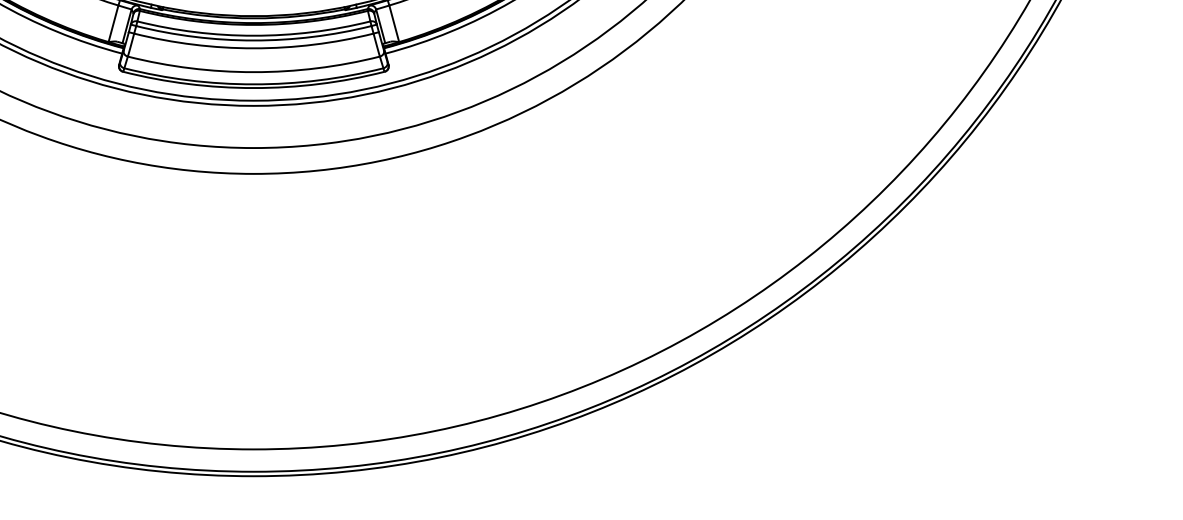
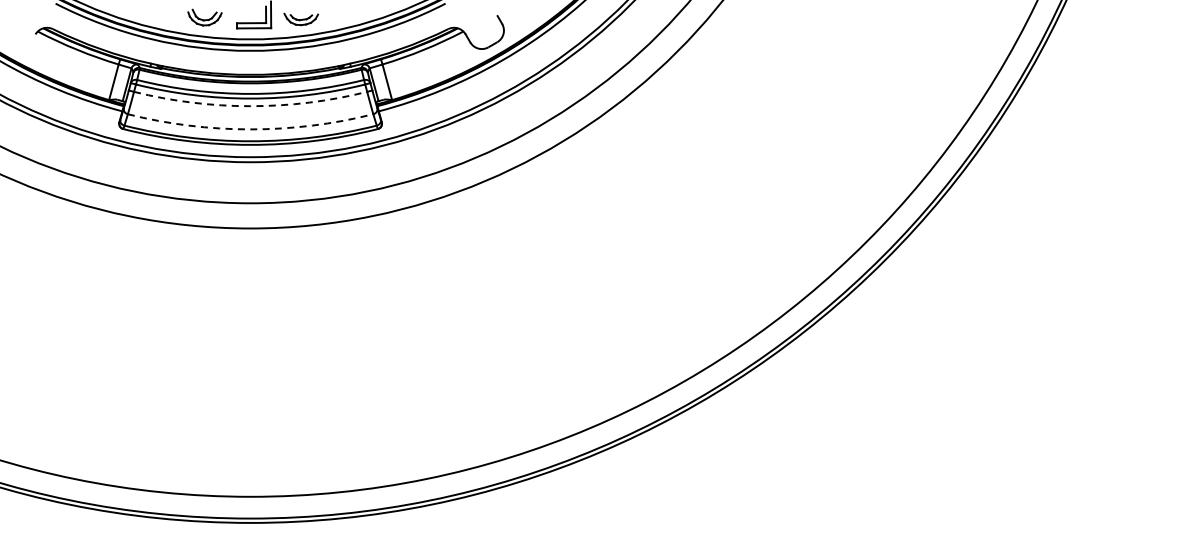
arc: (253, 48) -> (250, 106), solid -> dashed
arc: (253, 72) -> (250, 129), solid -> dashed

